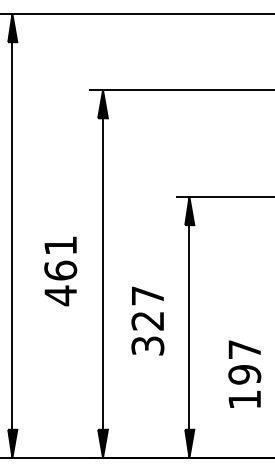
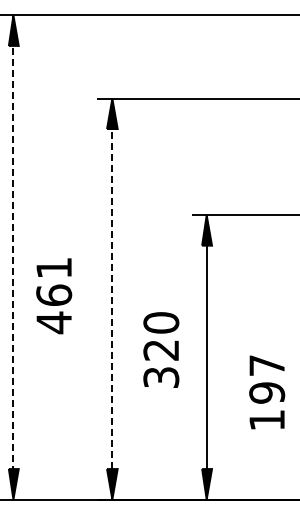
line: (12, 236) -> (13, 257), solid -> dashed
text: (61, 271) -> (54, 296), moved
line: (103, 274) -> (112, 299), solid -> dashed
text: (148, 295) -> (161, 322), 327 -> 320
text: (245, 374) -> (267, 392), moved

